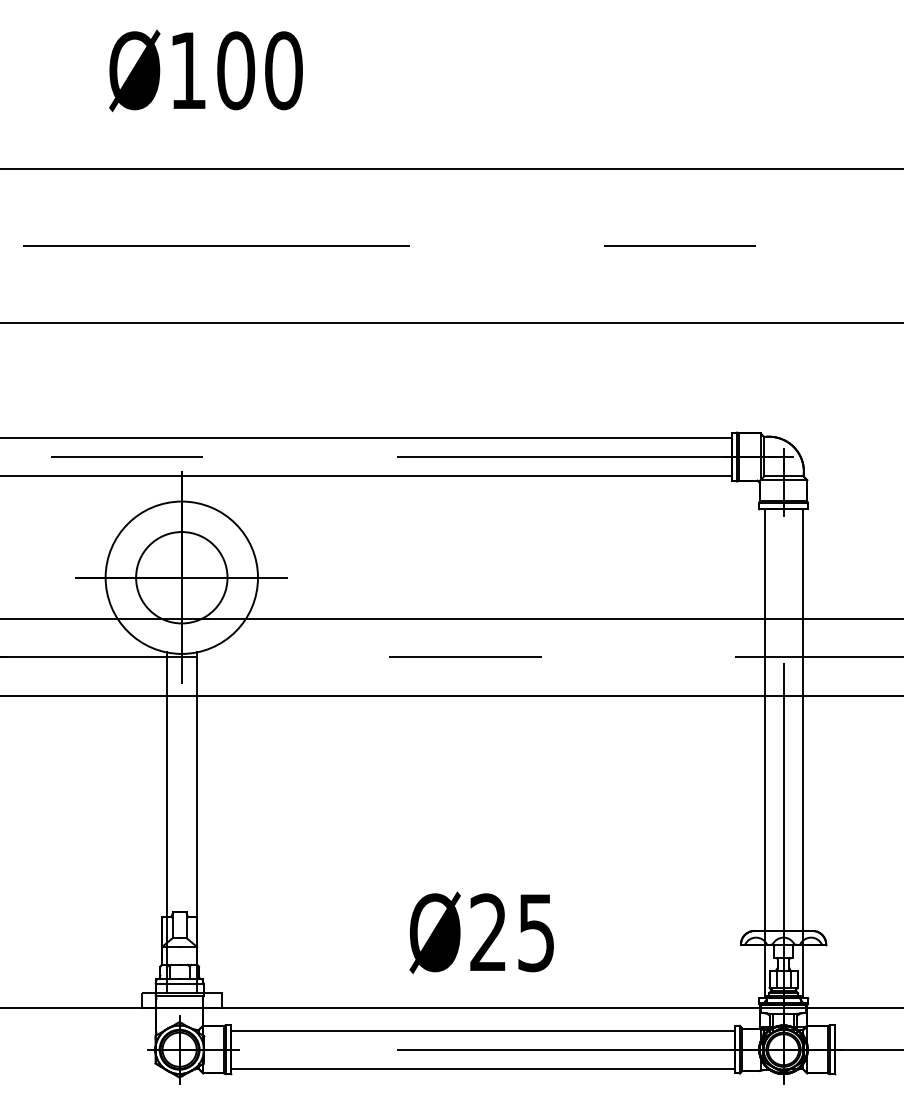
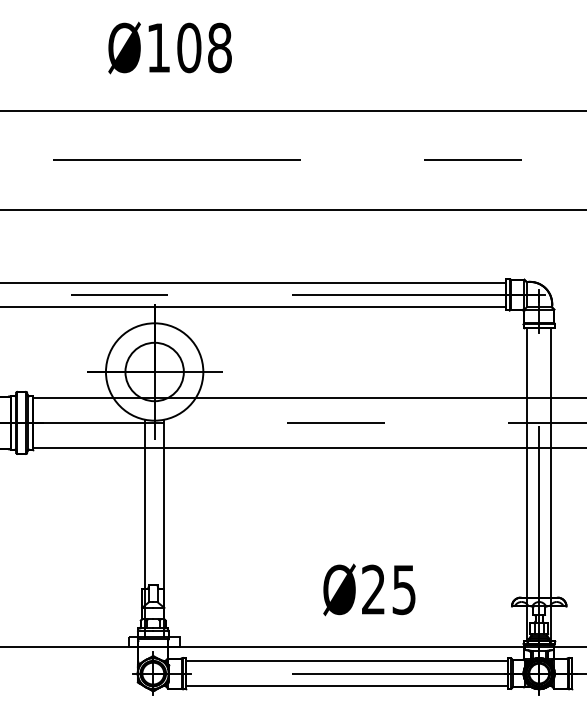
text: (283, 69) -> (219, 47), Ø100 -> Ø108
text: (482, 932) -> (369, 589), moved

